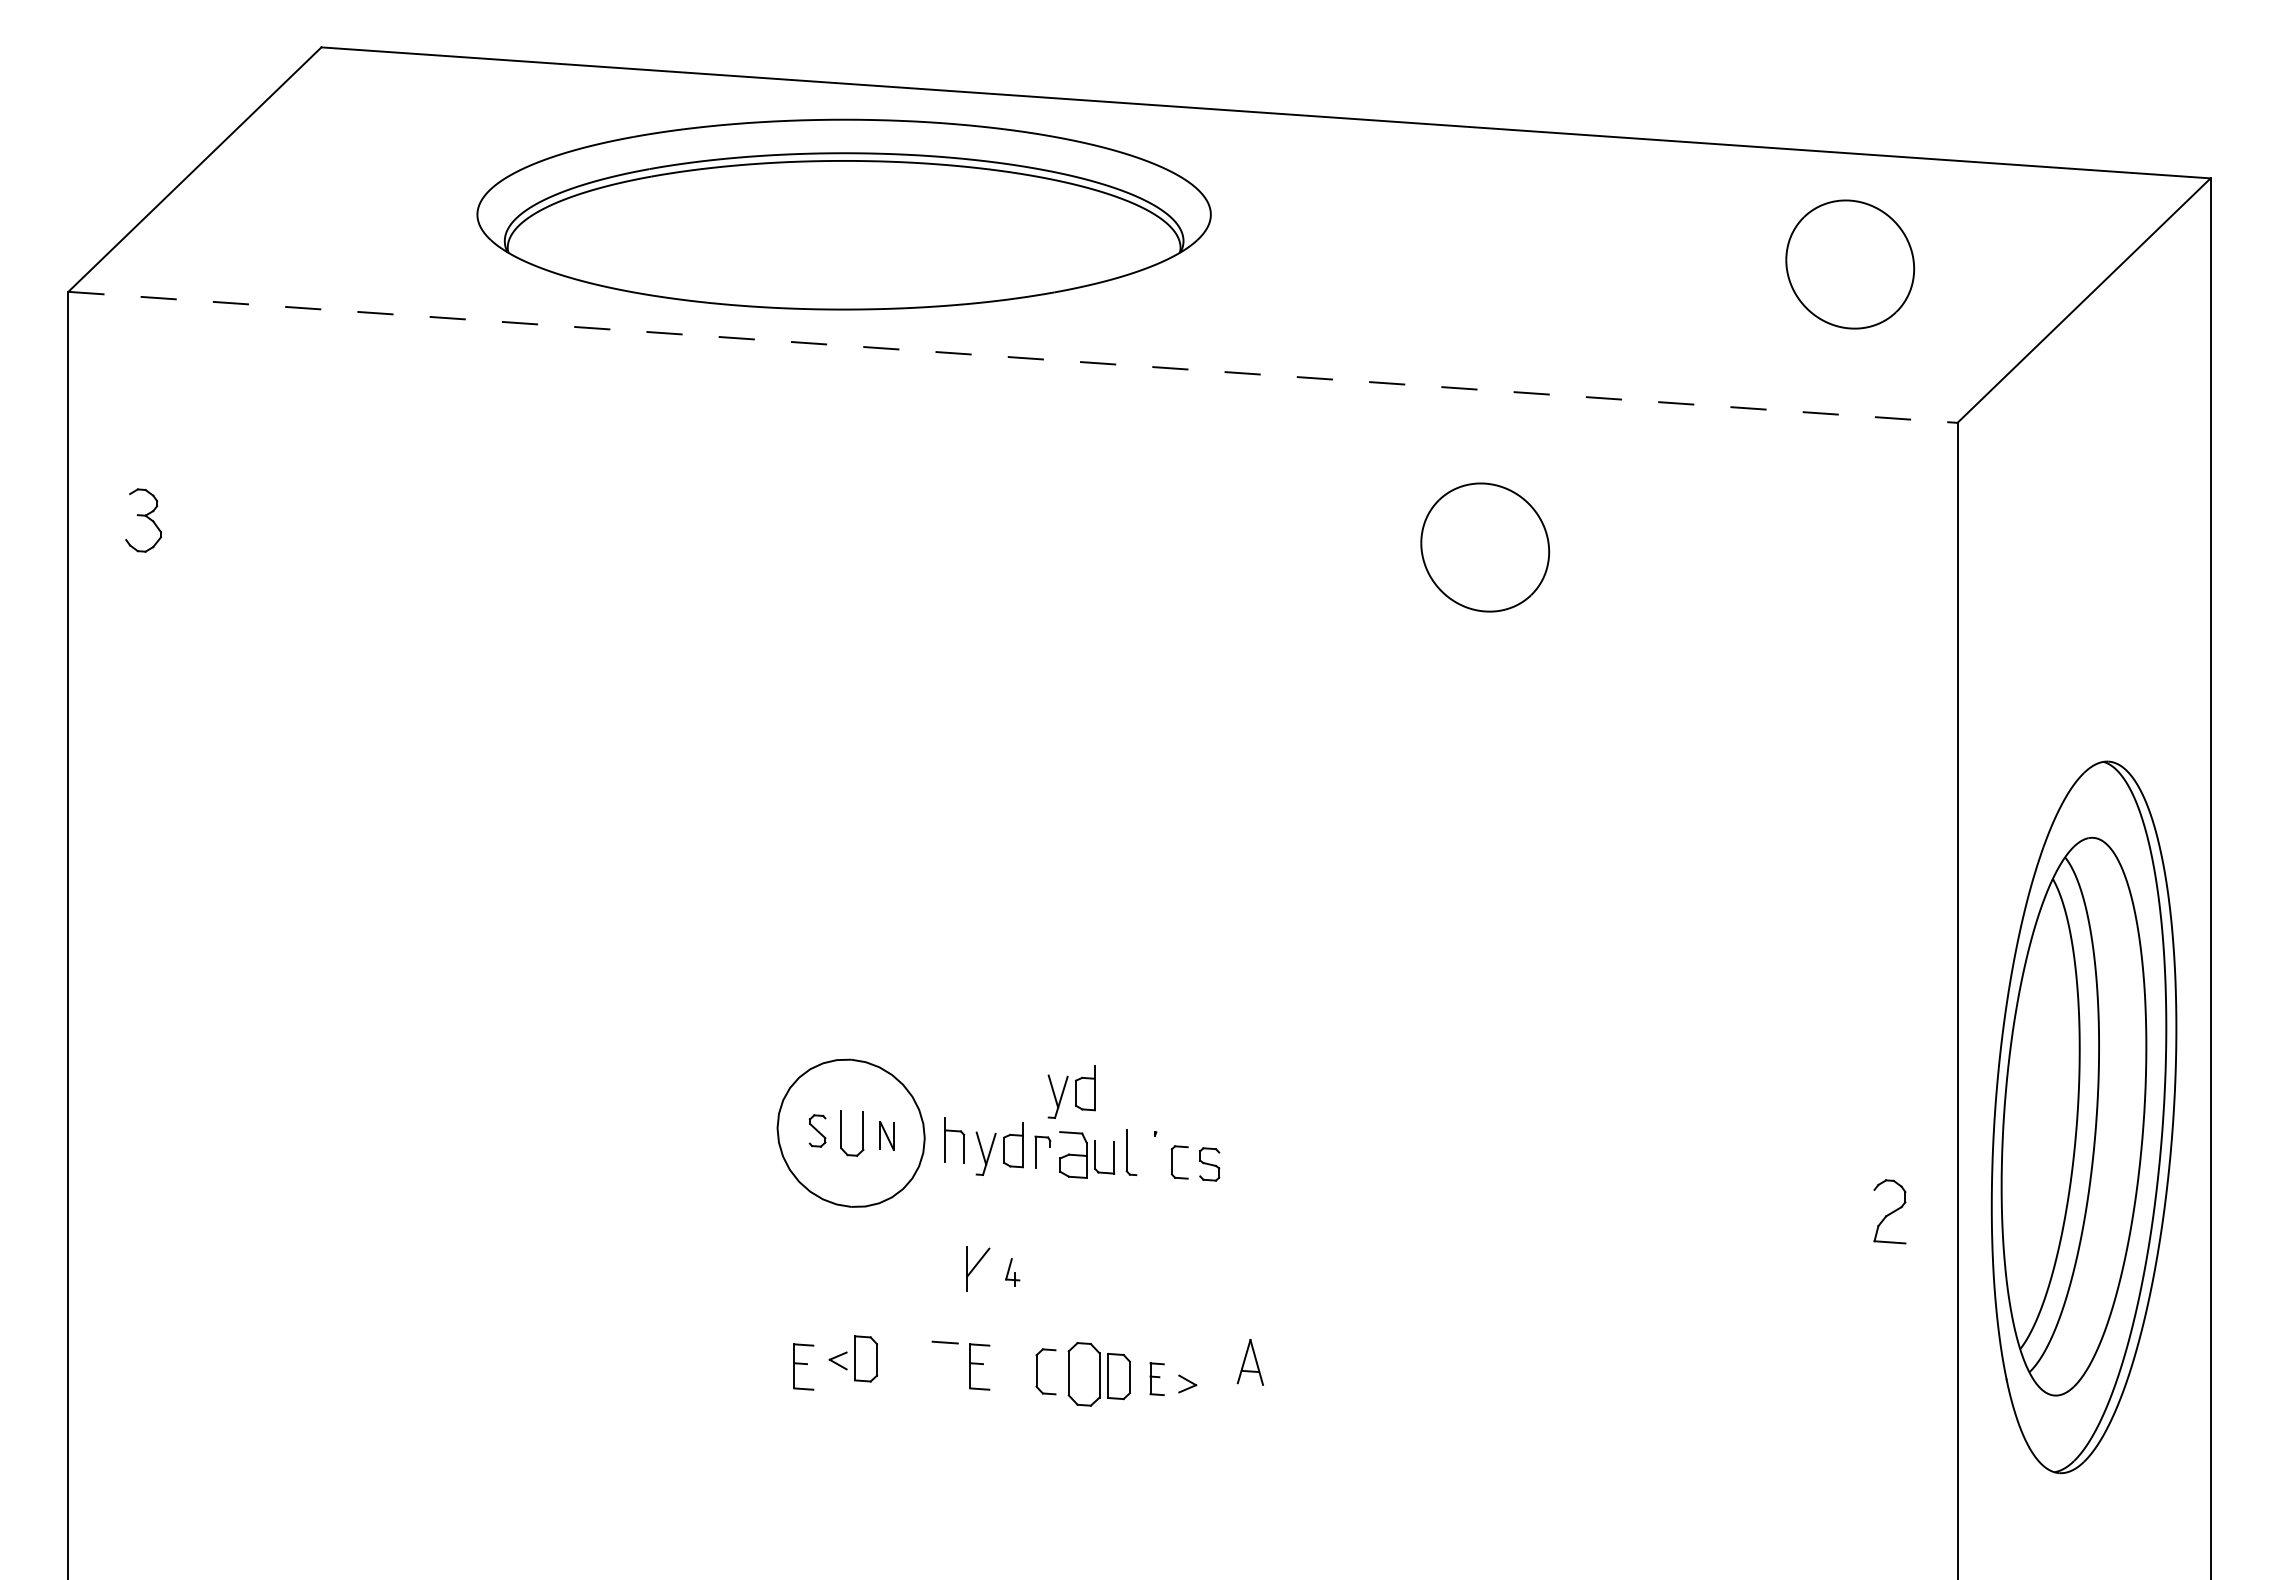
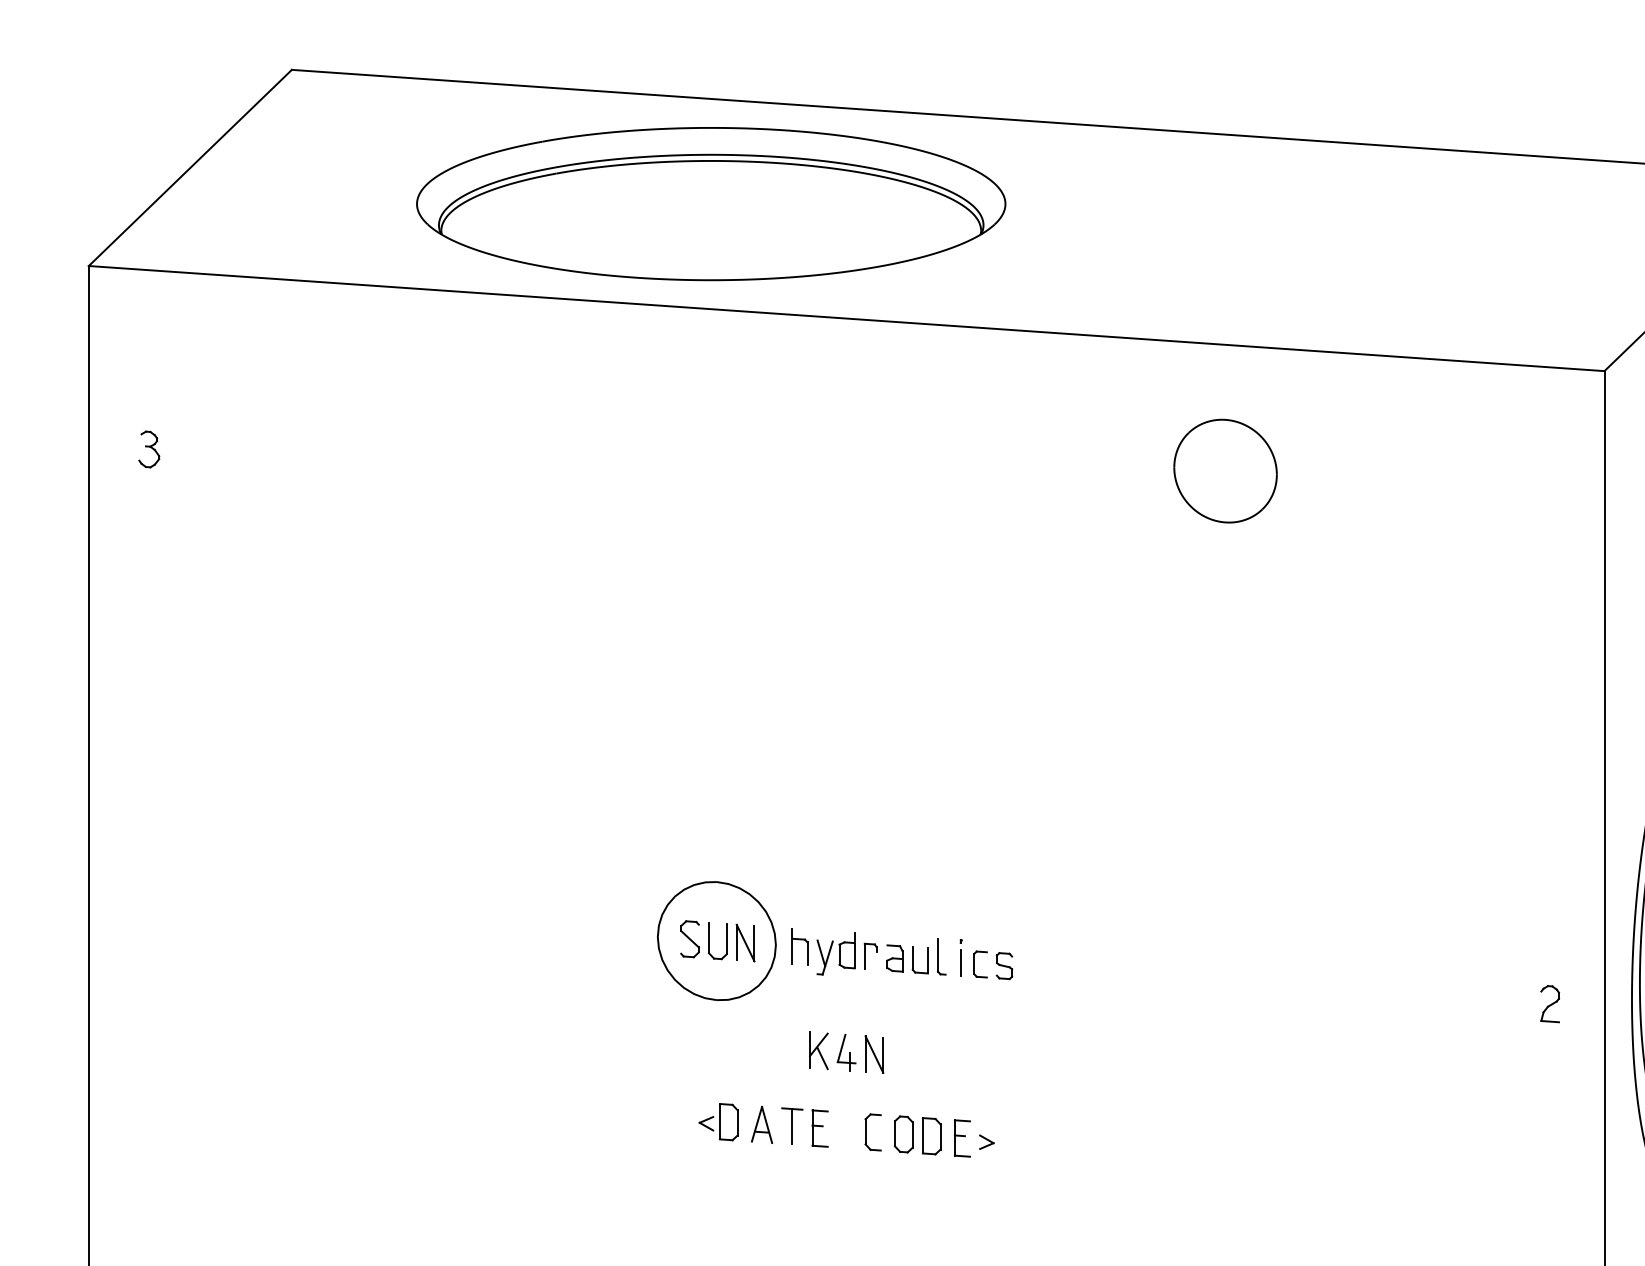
part: (1850, 264) -> (1518, 244), removed
line: (1012, 357) -> (846, 318), dashed -> solid
part: (143, 520) -> (149, 449), size x0.71
part: (1071, 1091) -> (893, 907), removed
part: (817, 1130) -> (689, 938), size x1.43
part: (886, 1135) -> (745, 942), size x1.67
part: (1072, 1154) -> (894, 958), size x0.71
line: (1155, 1160) -> (961, 962), added
part: (1889, 1211) -> (1549, 1003), size x0.71
part: (1012, 1272) -> (846, 1052), size x1.67
part: (1047, 1274) -> (874, 1054), added
line: (982, 1279) -> (822, 1058), added
part: (1249, 1362) -> (761, 1124), moved
line: (945, 1364) -> (792, 1126), added
part: (803, 1366) -> (678, 1128), removed
part: (1084, 1373) -> (904, 1133), size x0.71
part: (1156, 1378) -> (961, 1137), size x1.43

